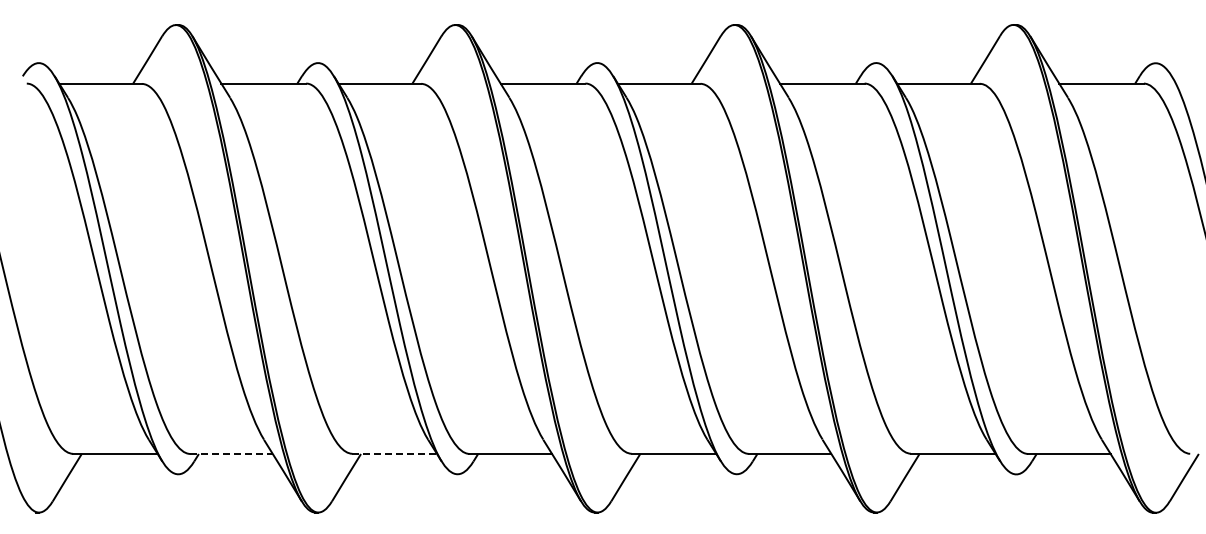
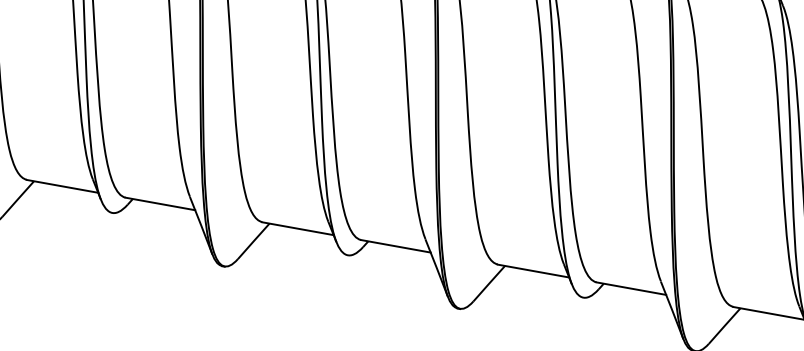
line: (232, 454) -> (161, 204), dashed -> solid
line: (395, 454) -> (298, 229), dashed -> solid

